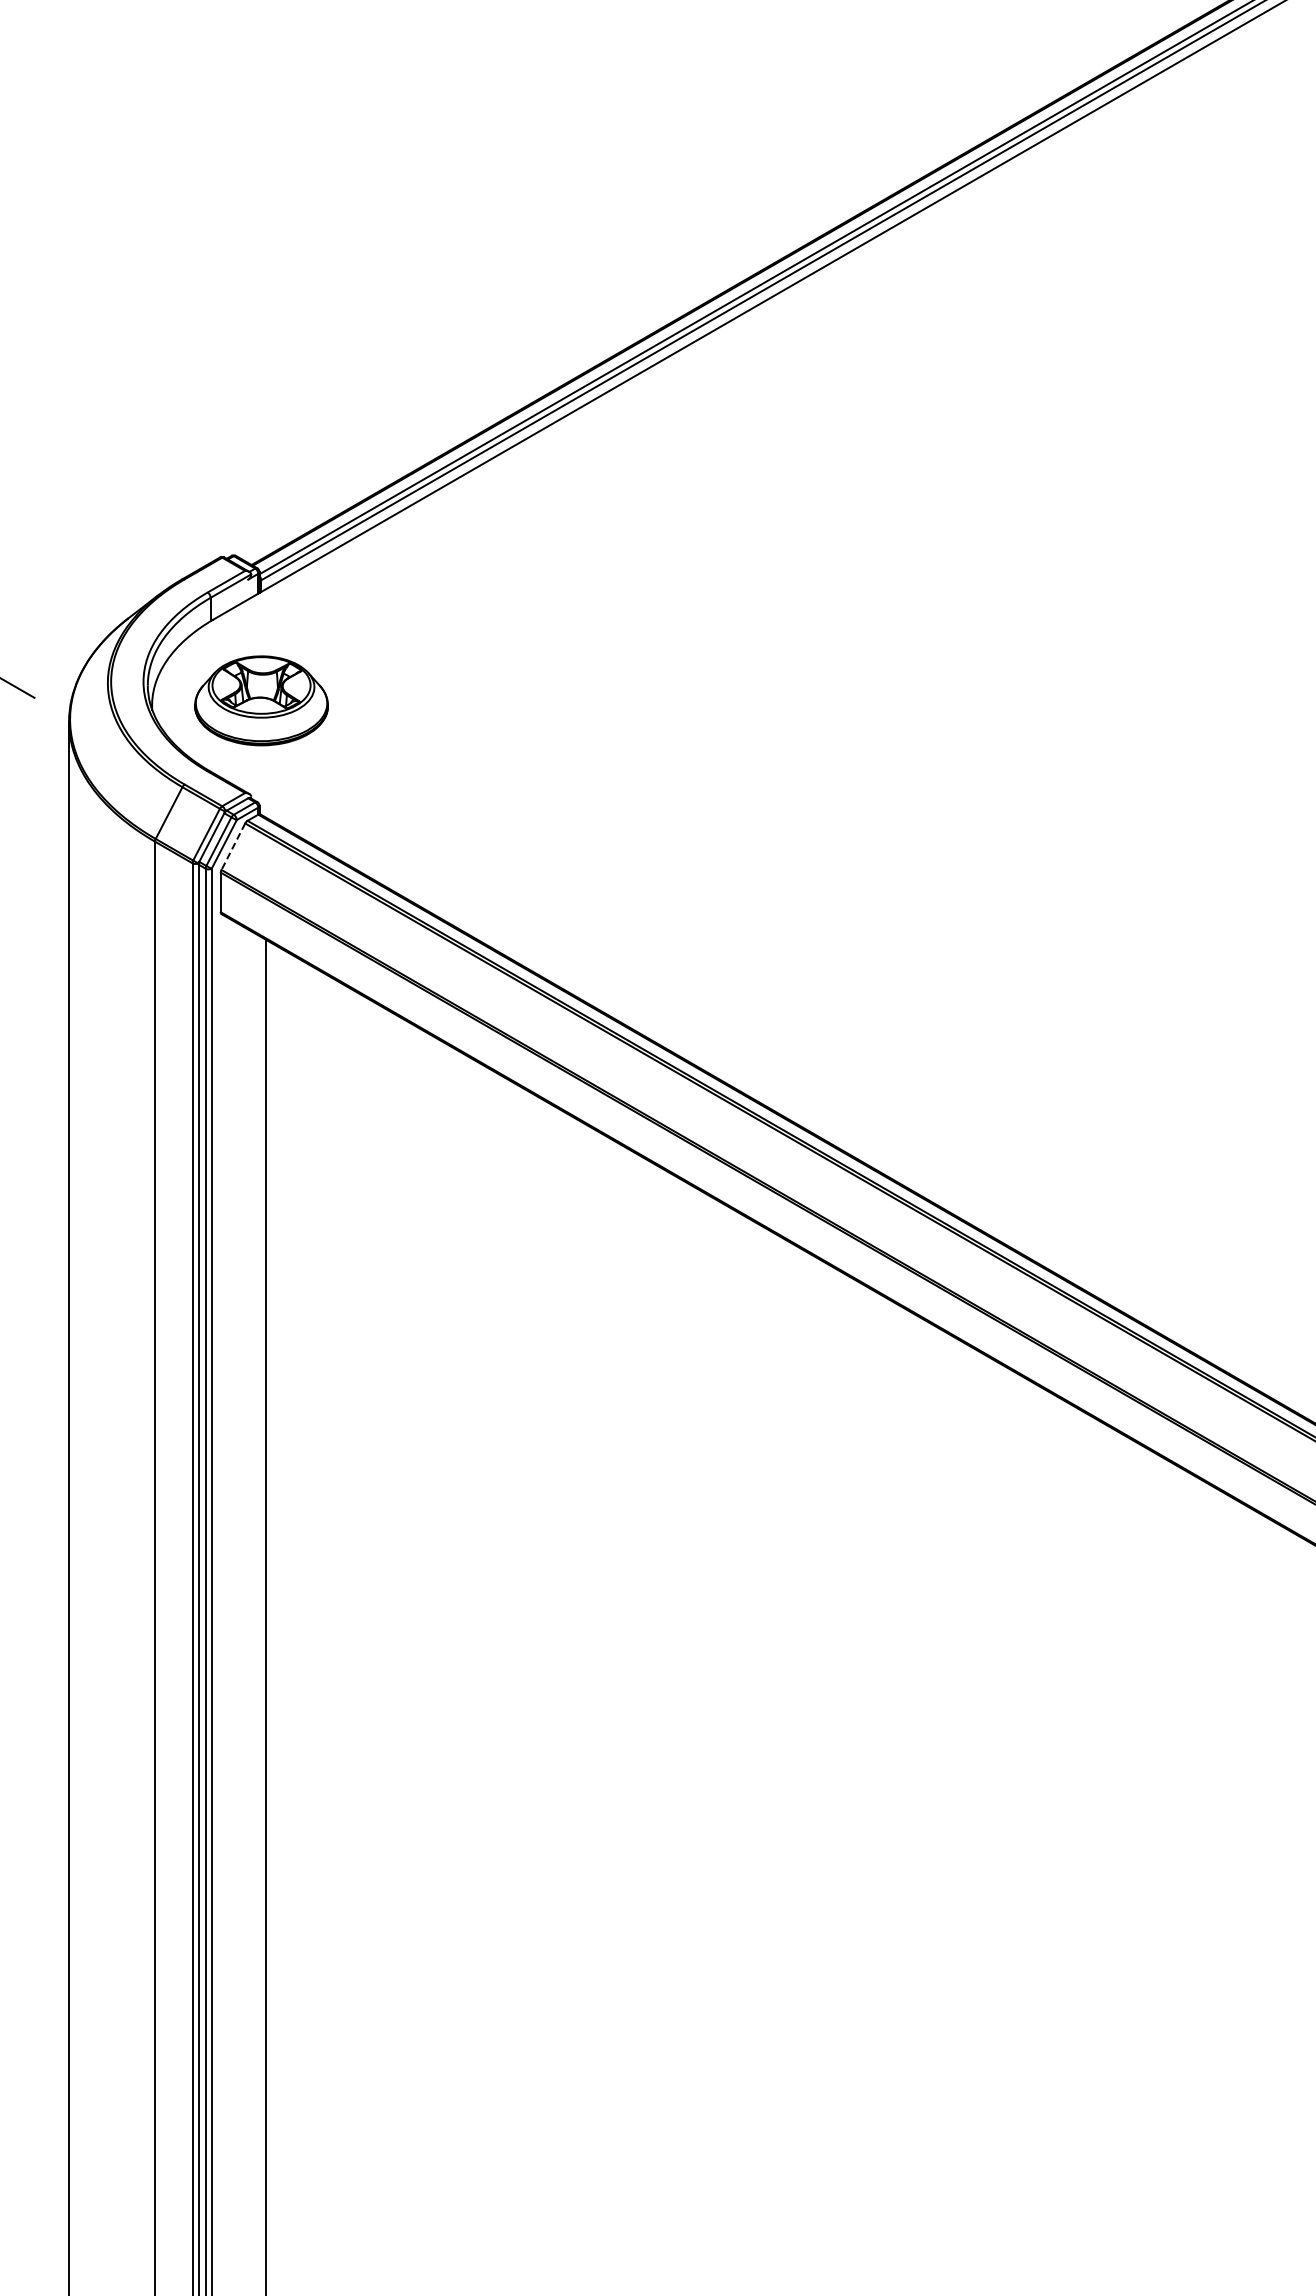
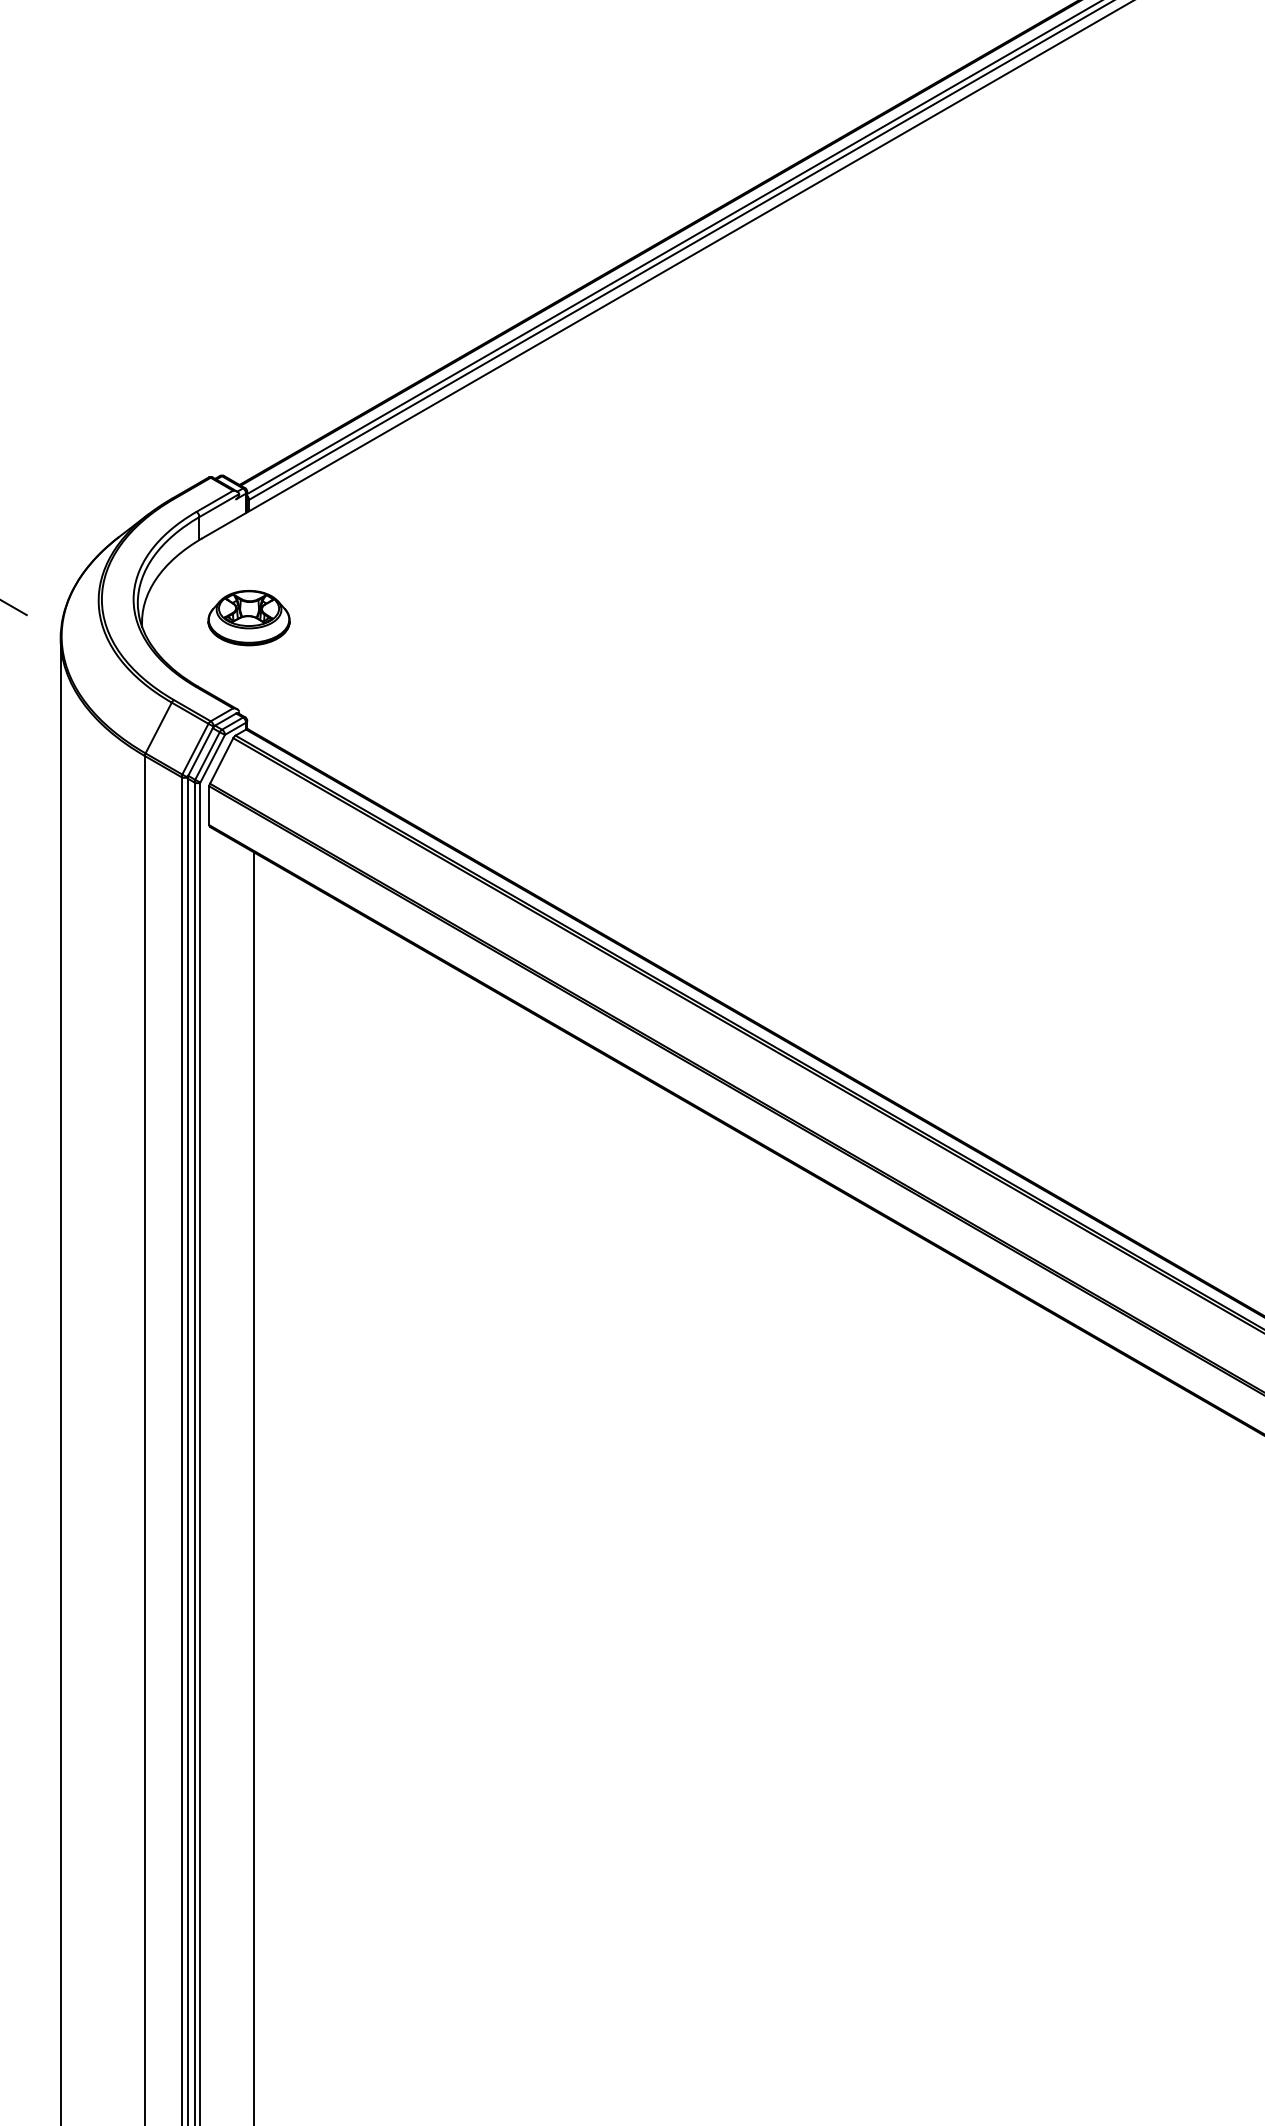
part: (260, 700) -> (248, 617), size x0.62
line: (233, 847) -> (221, 761), dashed -> solid

